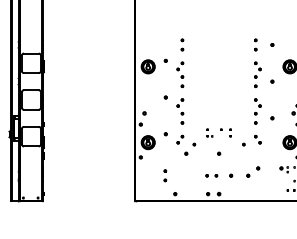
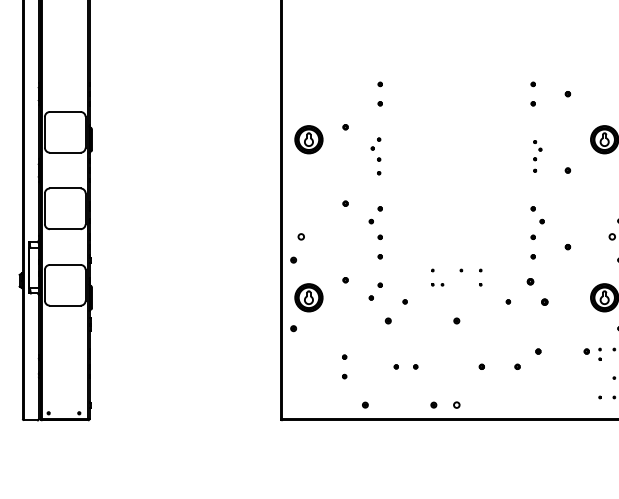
part: (180, 74) -> (376, 155), size x0.7
part: (257, 74) -> (536, 155), size x0.6
part: (257, 139) -> (536, 291), size x1.6
part: (211, 175) -> (405, 366), moved

